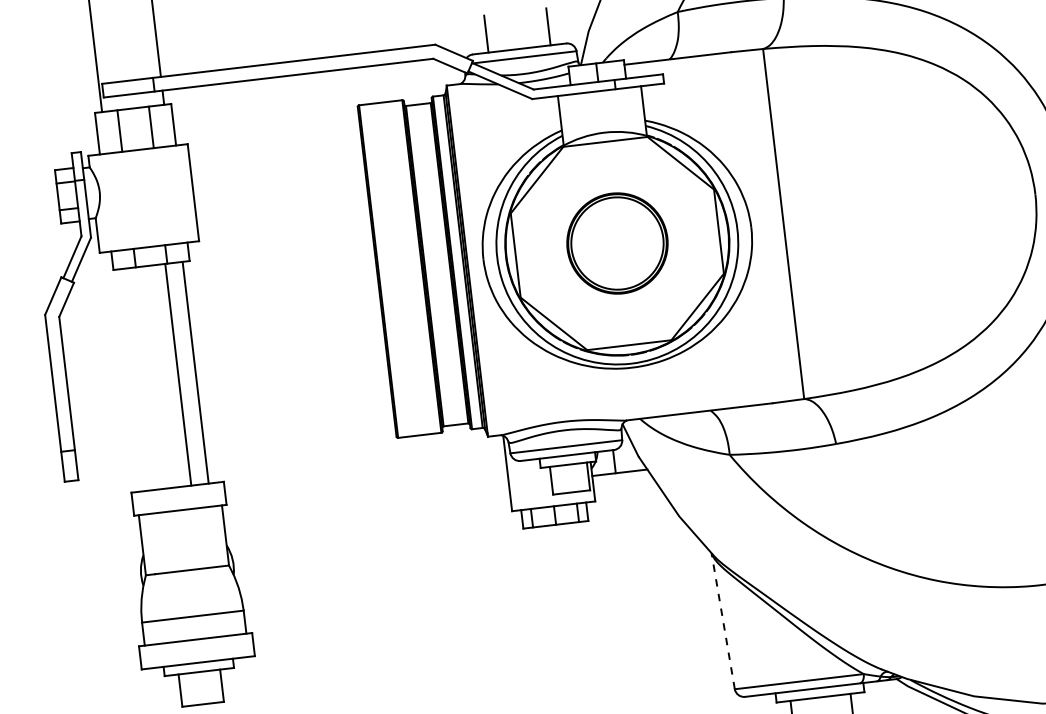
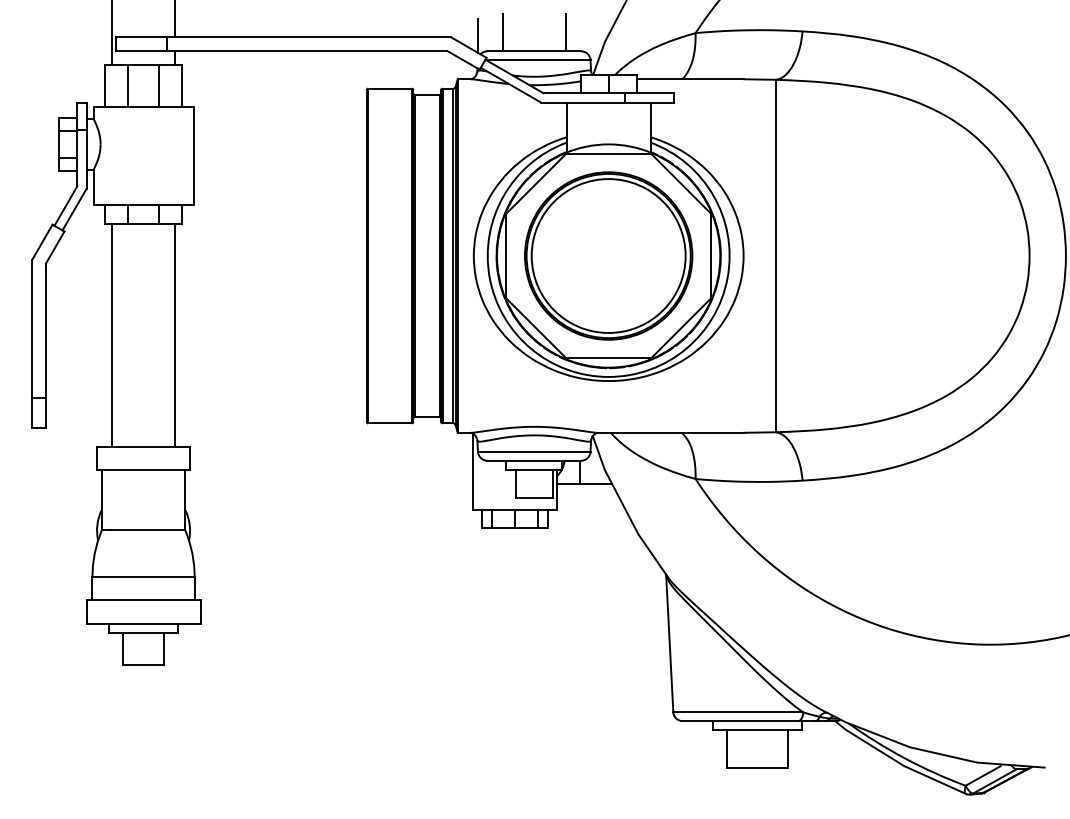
line: (461, 39) -> (477, 35), added
part: (617, 243) -> (608, 255), size x1.67
line: (178, 374) -> (112, 334), moved
line: (722, 620) -> (669, 642), dashed -> solid

